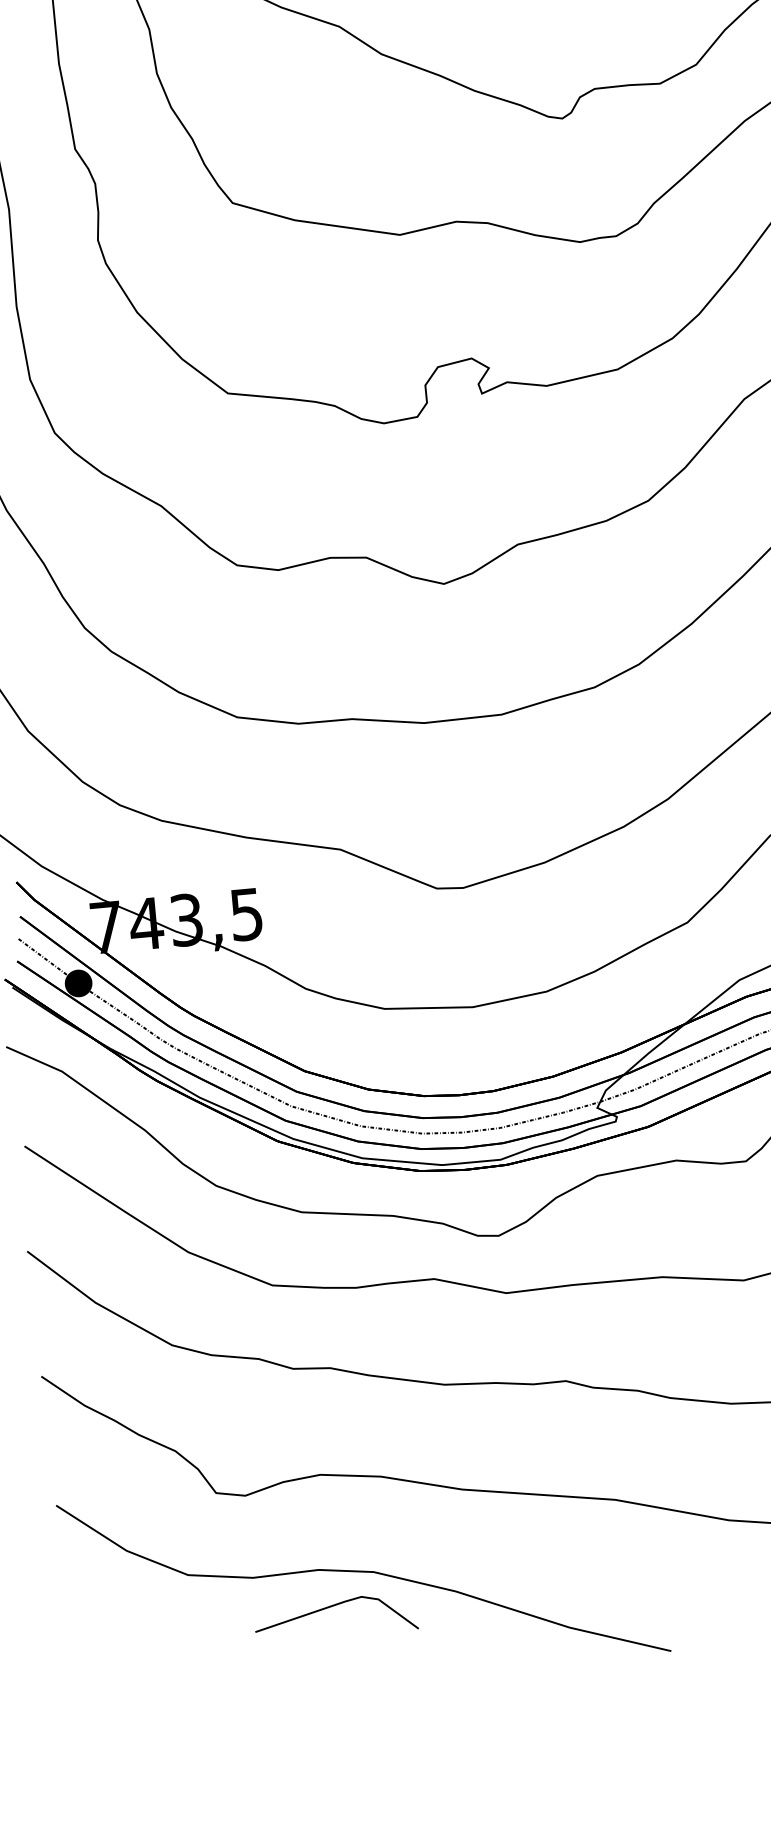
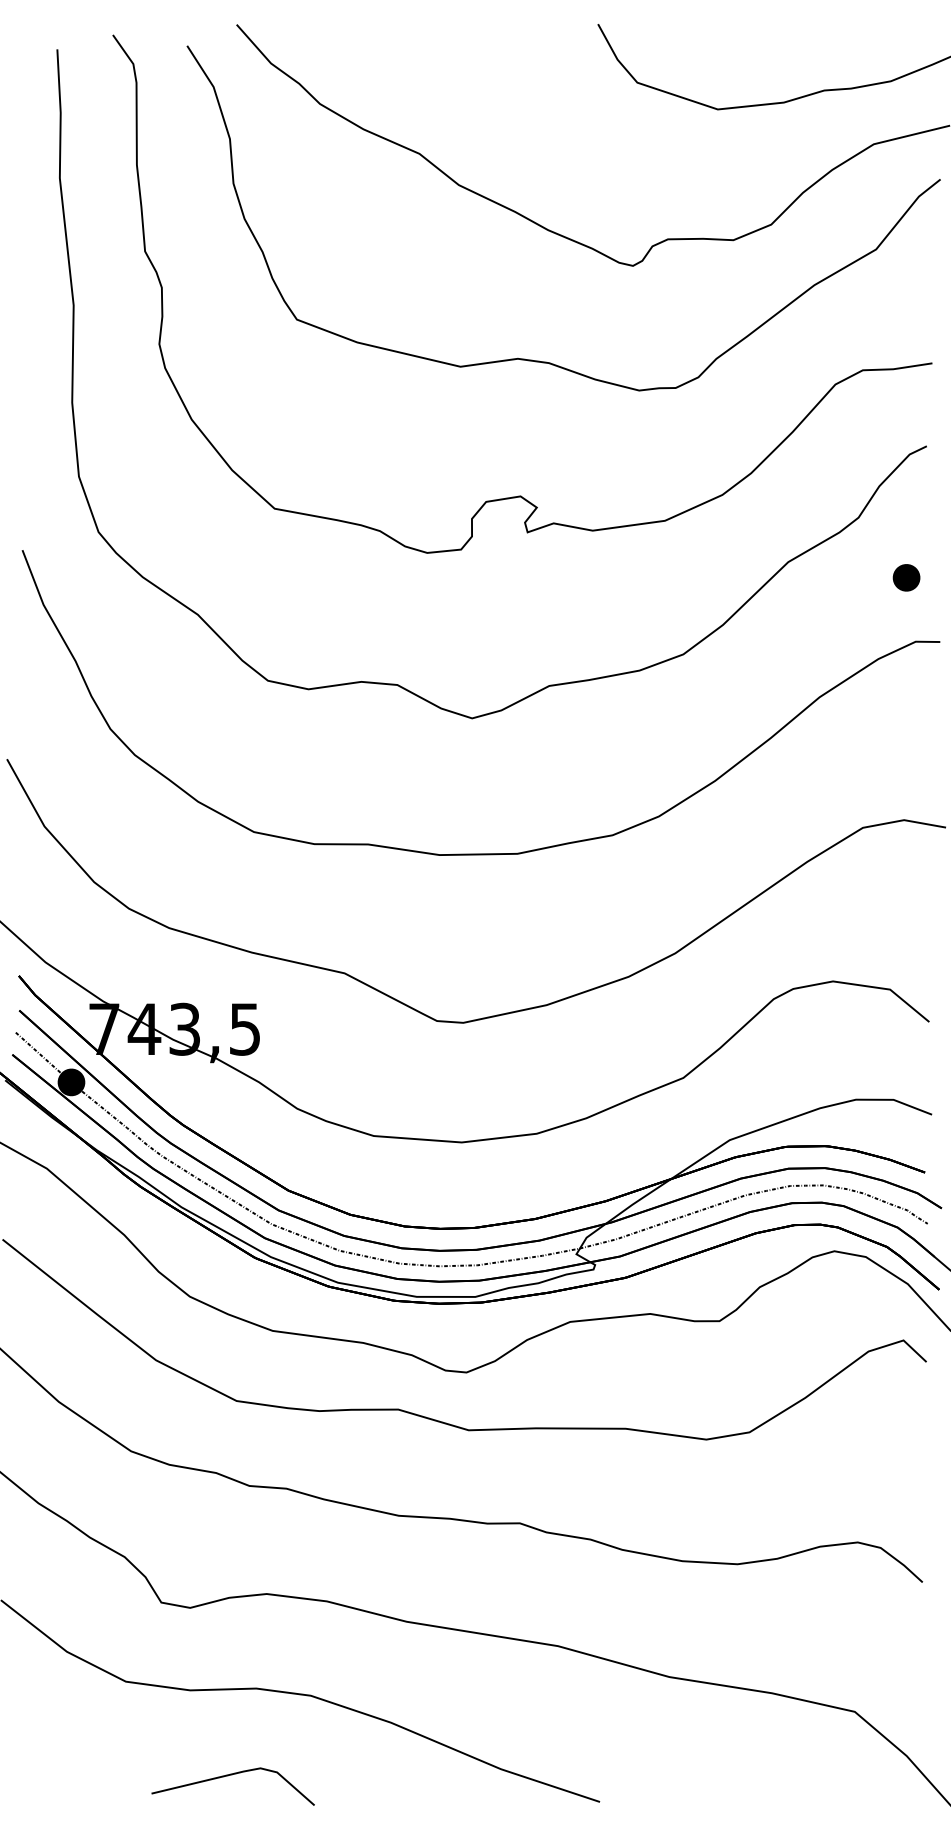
part: (330, 1607) -> (228, 1776), moved

